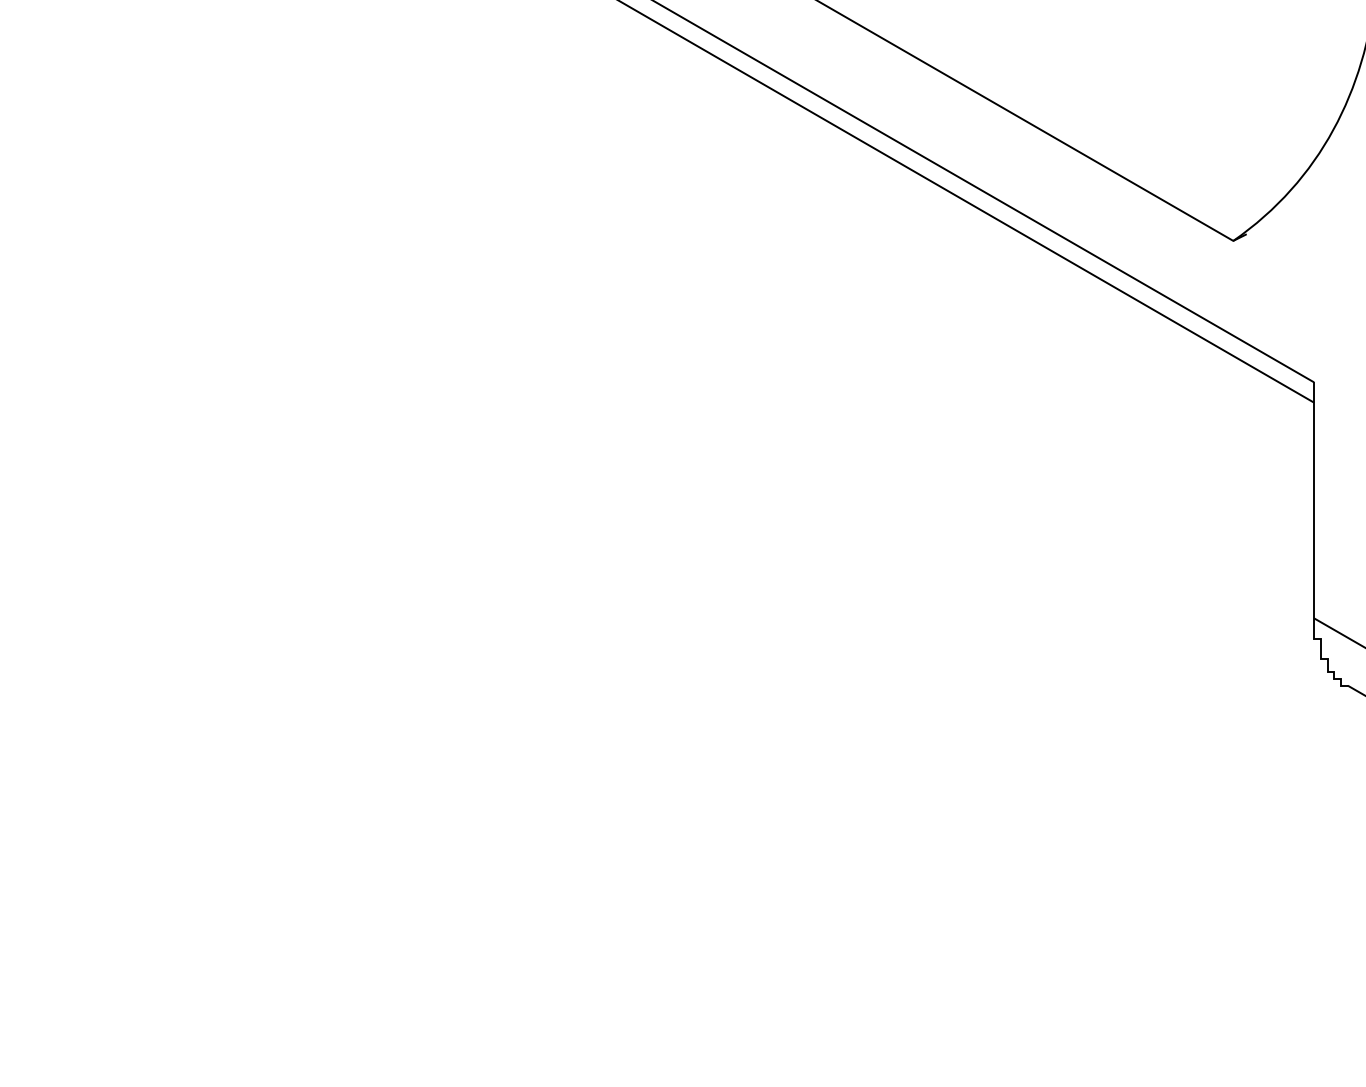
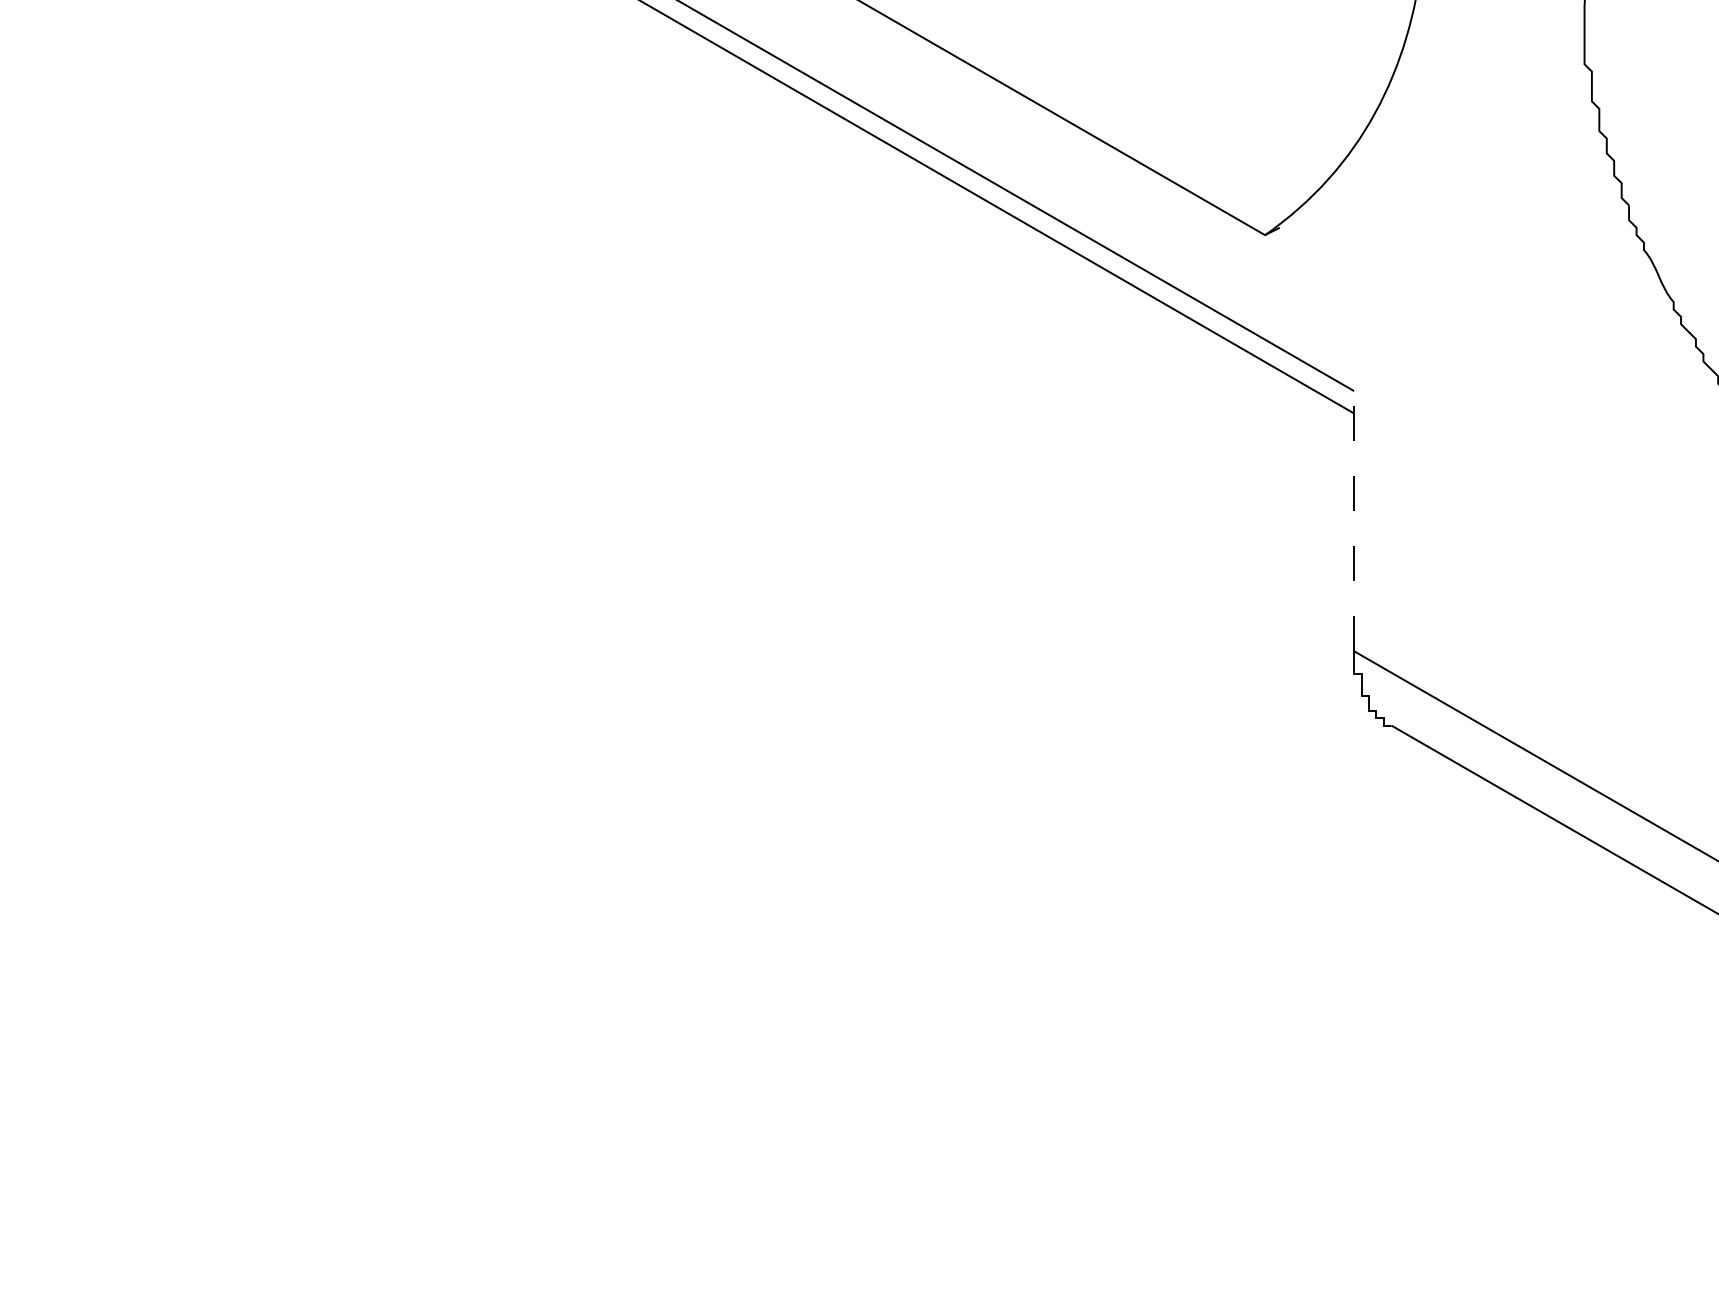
line: (1314, 499) -> (1354, 520), solid -> dashed

